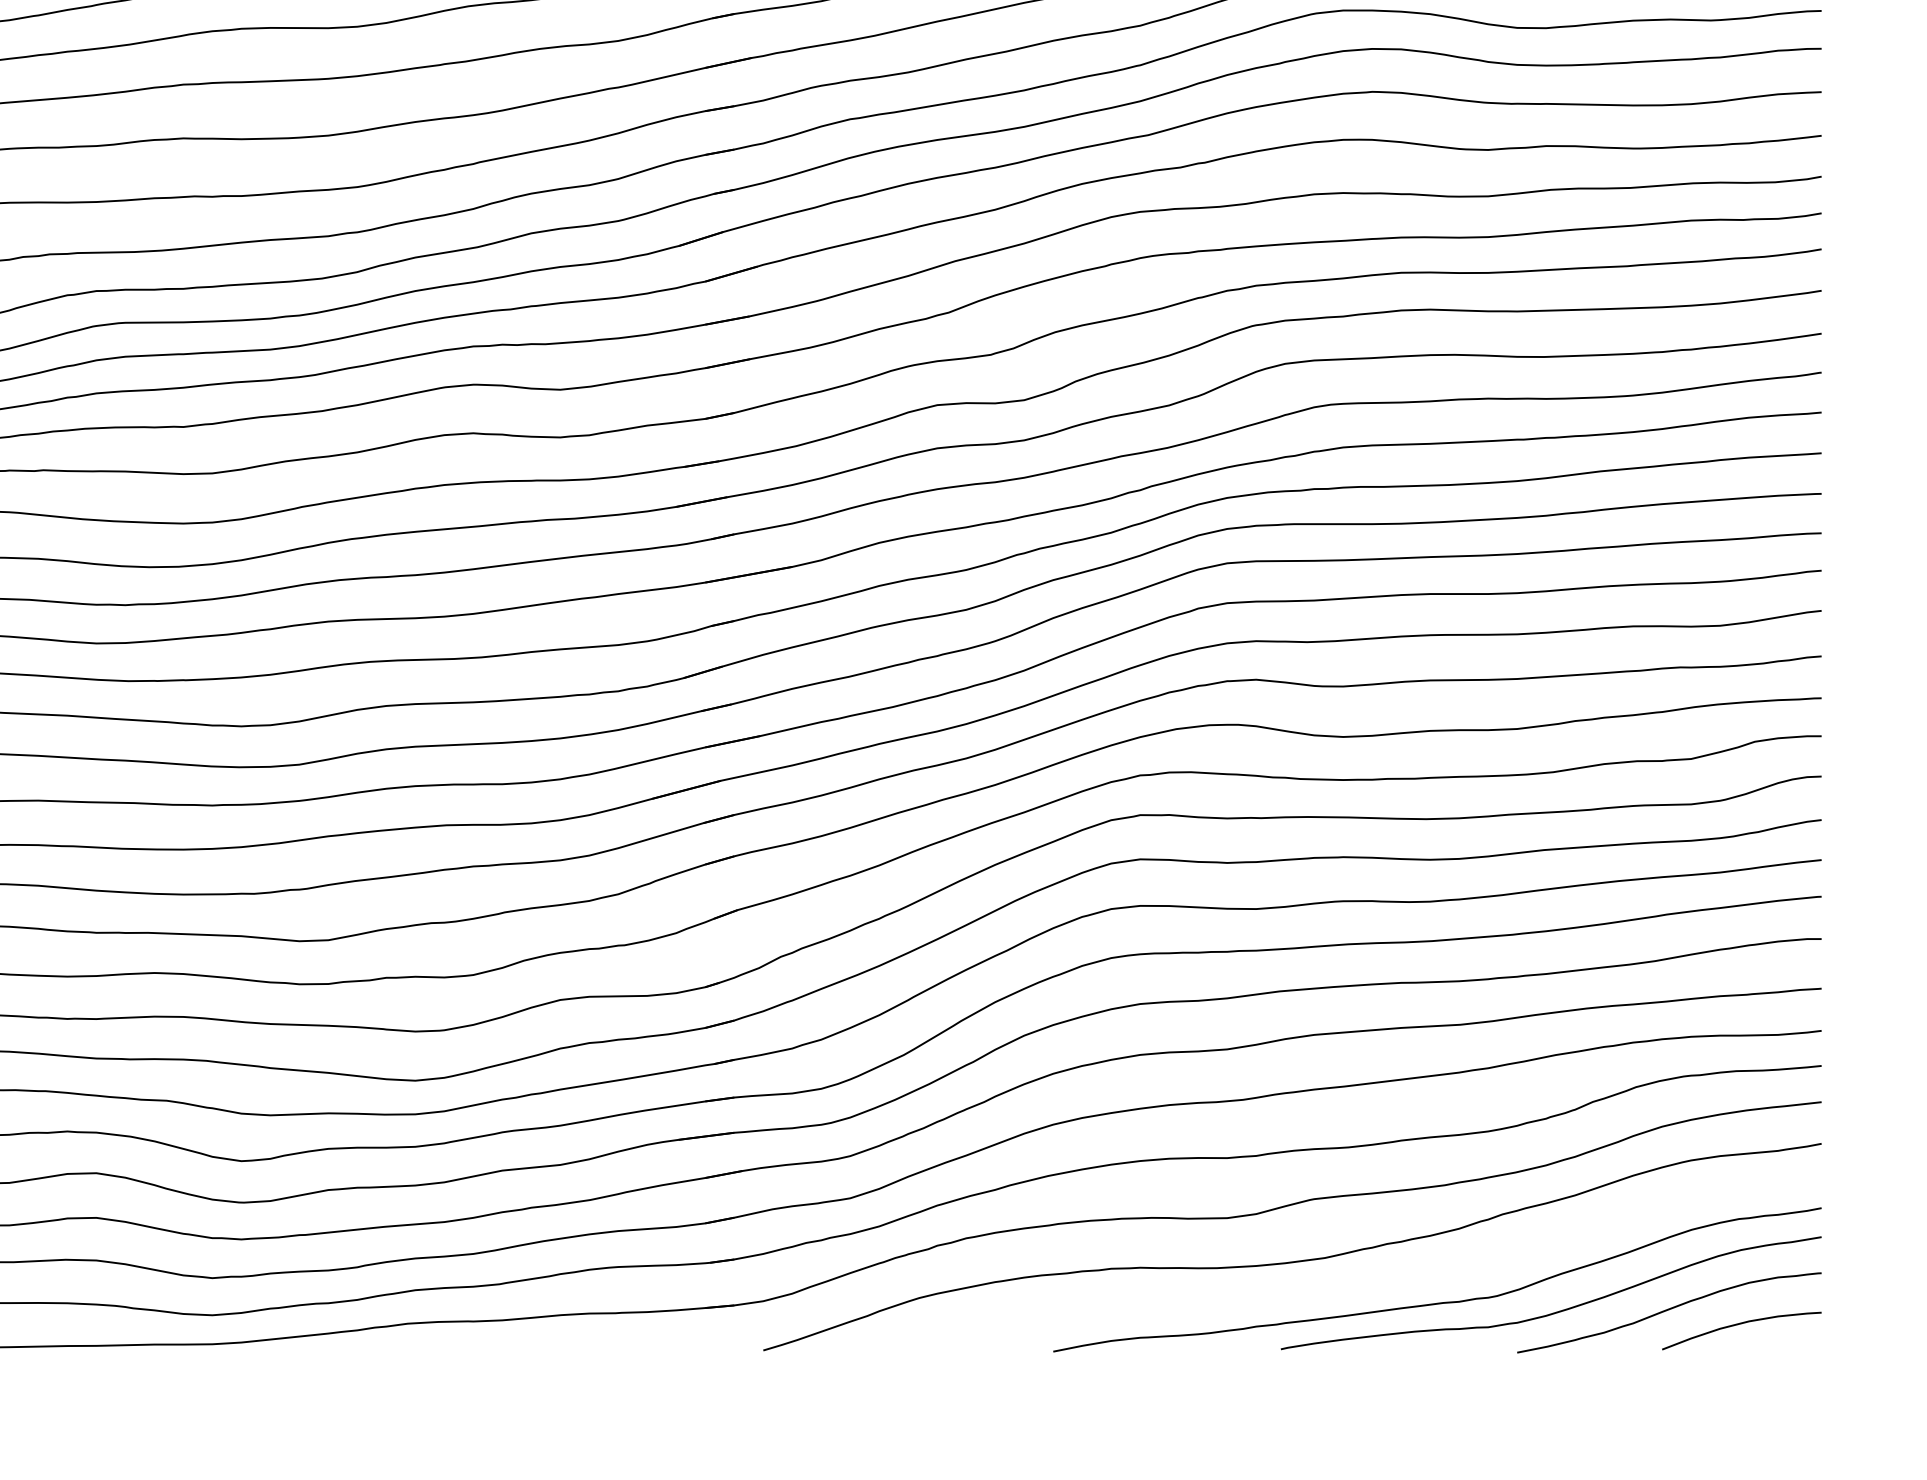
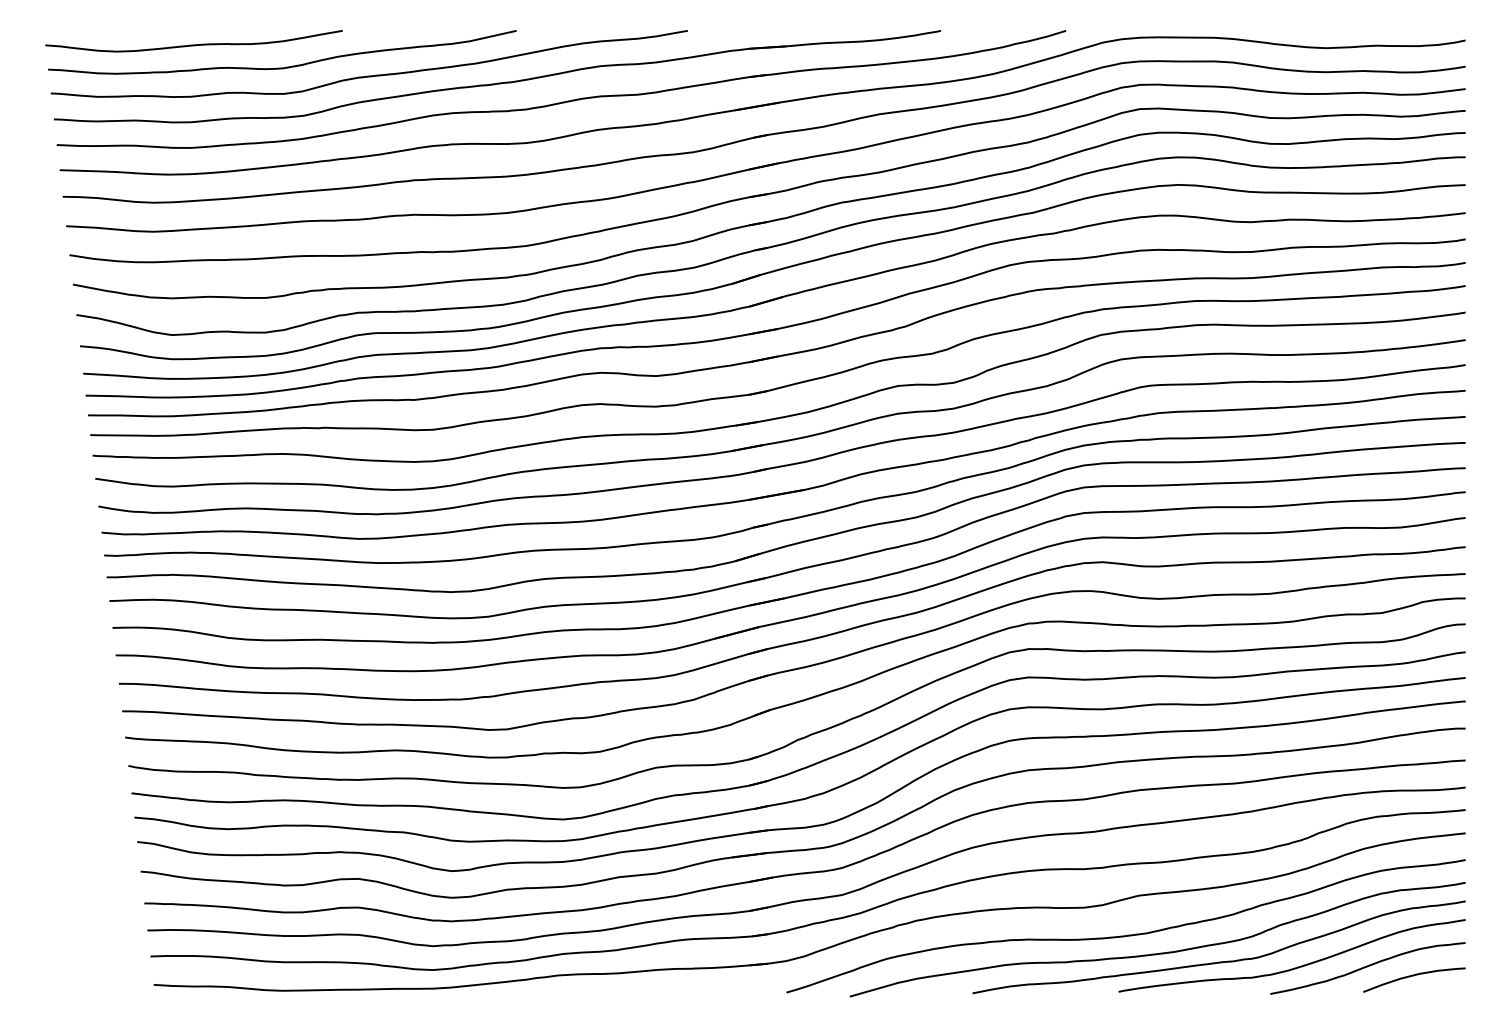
curve: (1346, 1287) -> (1160, 952), added

